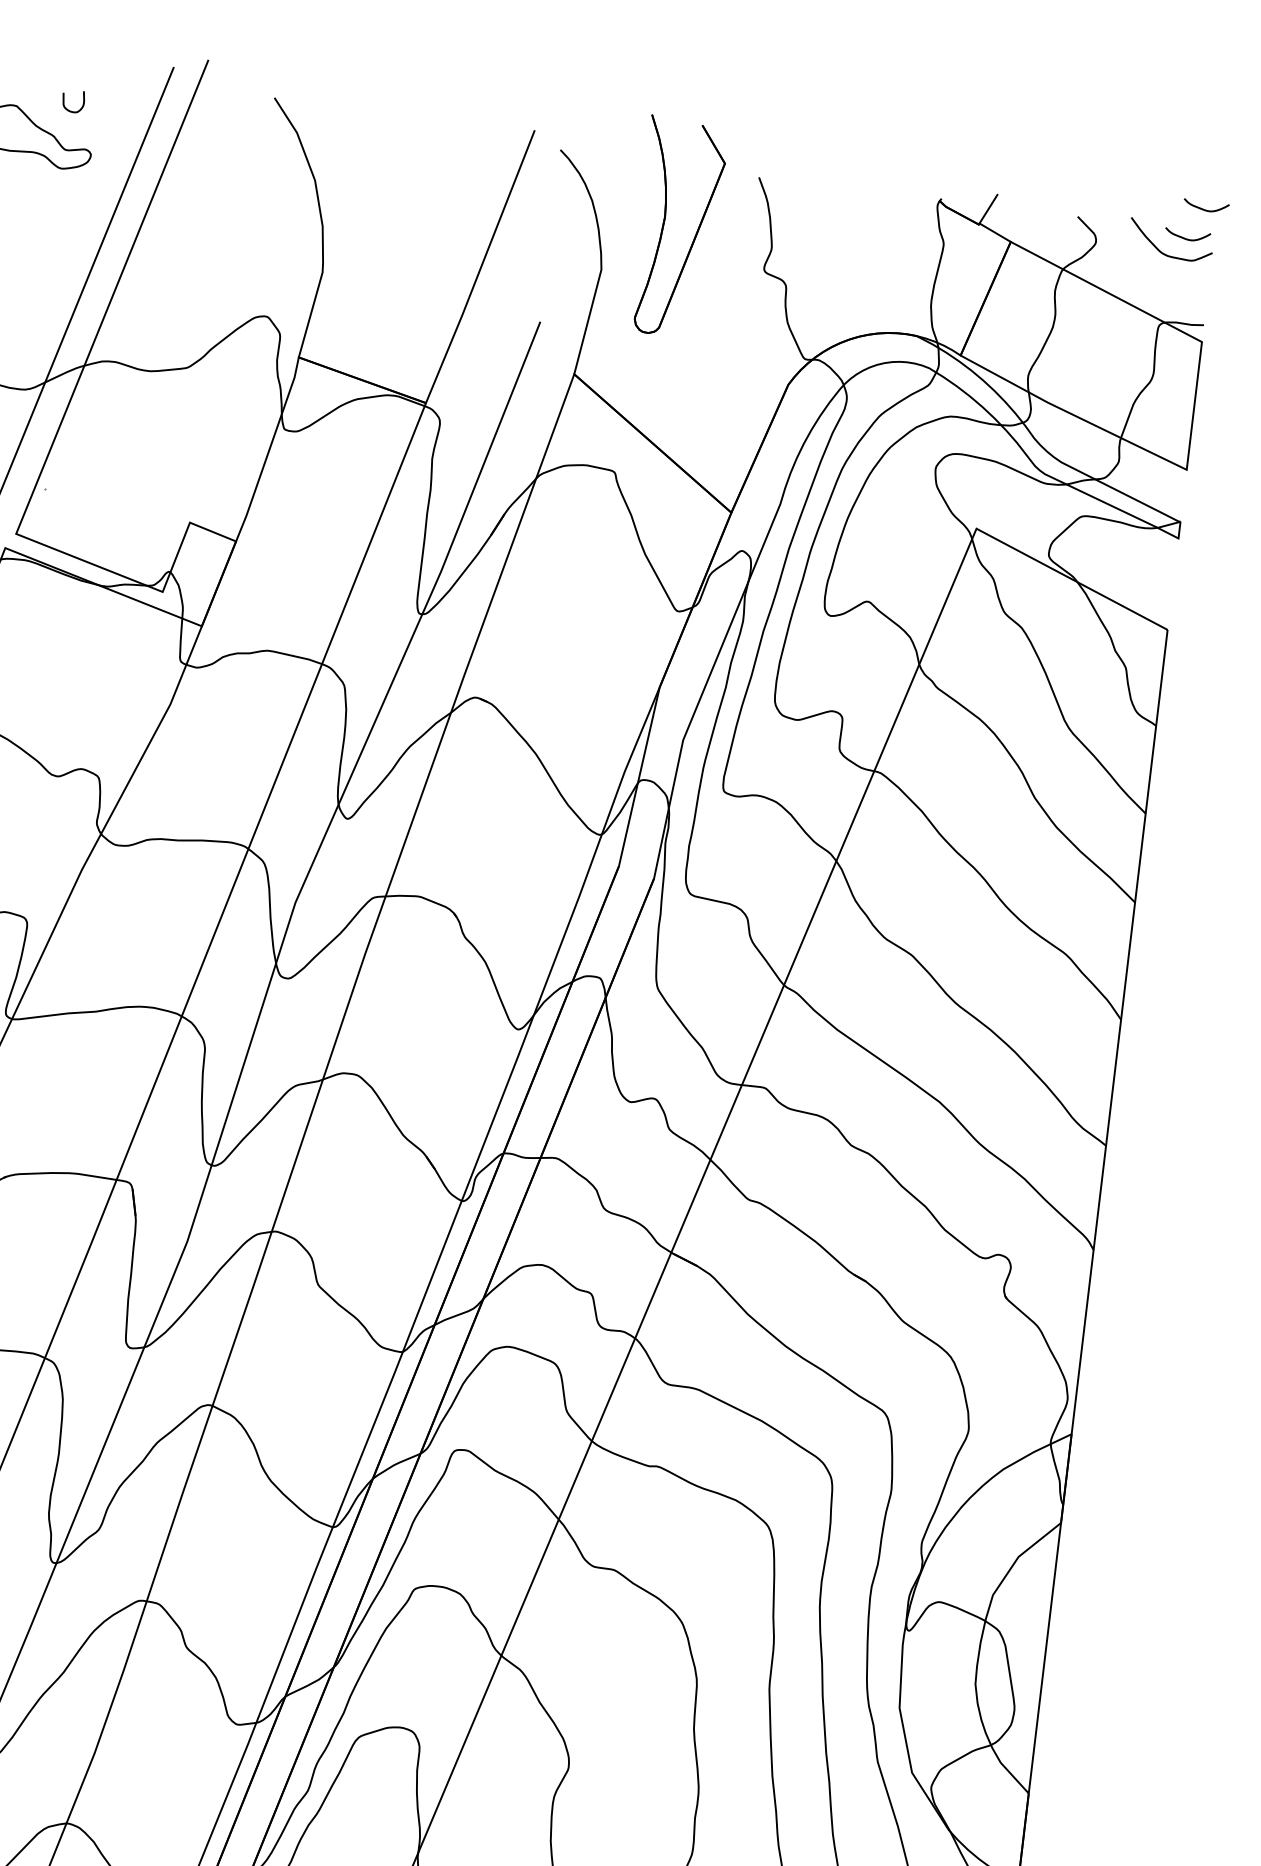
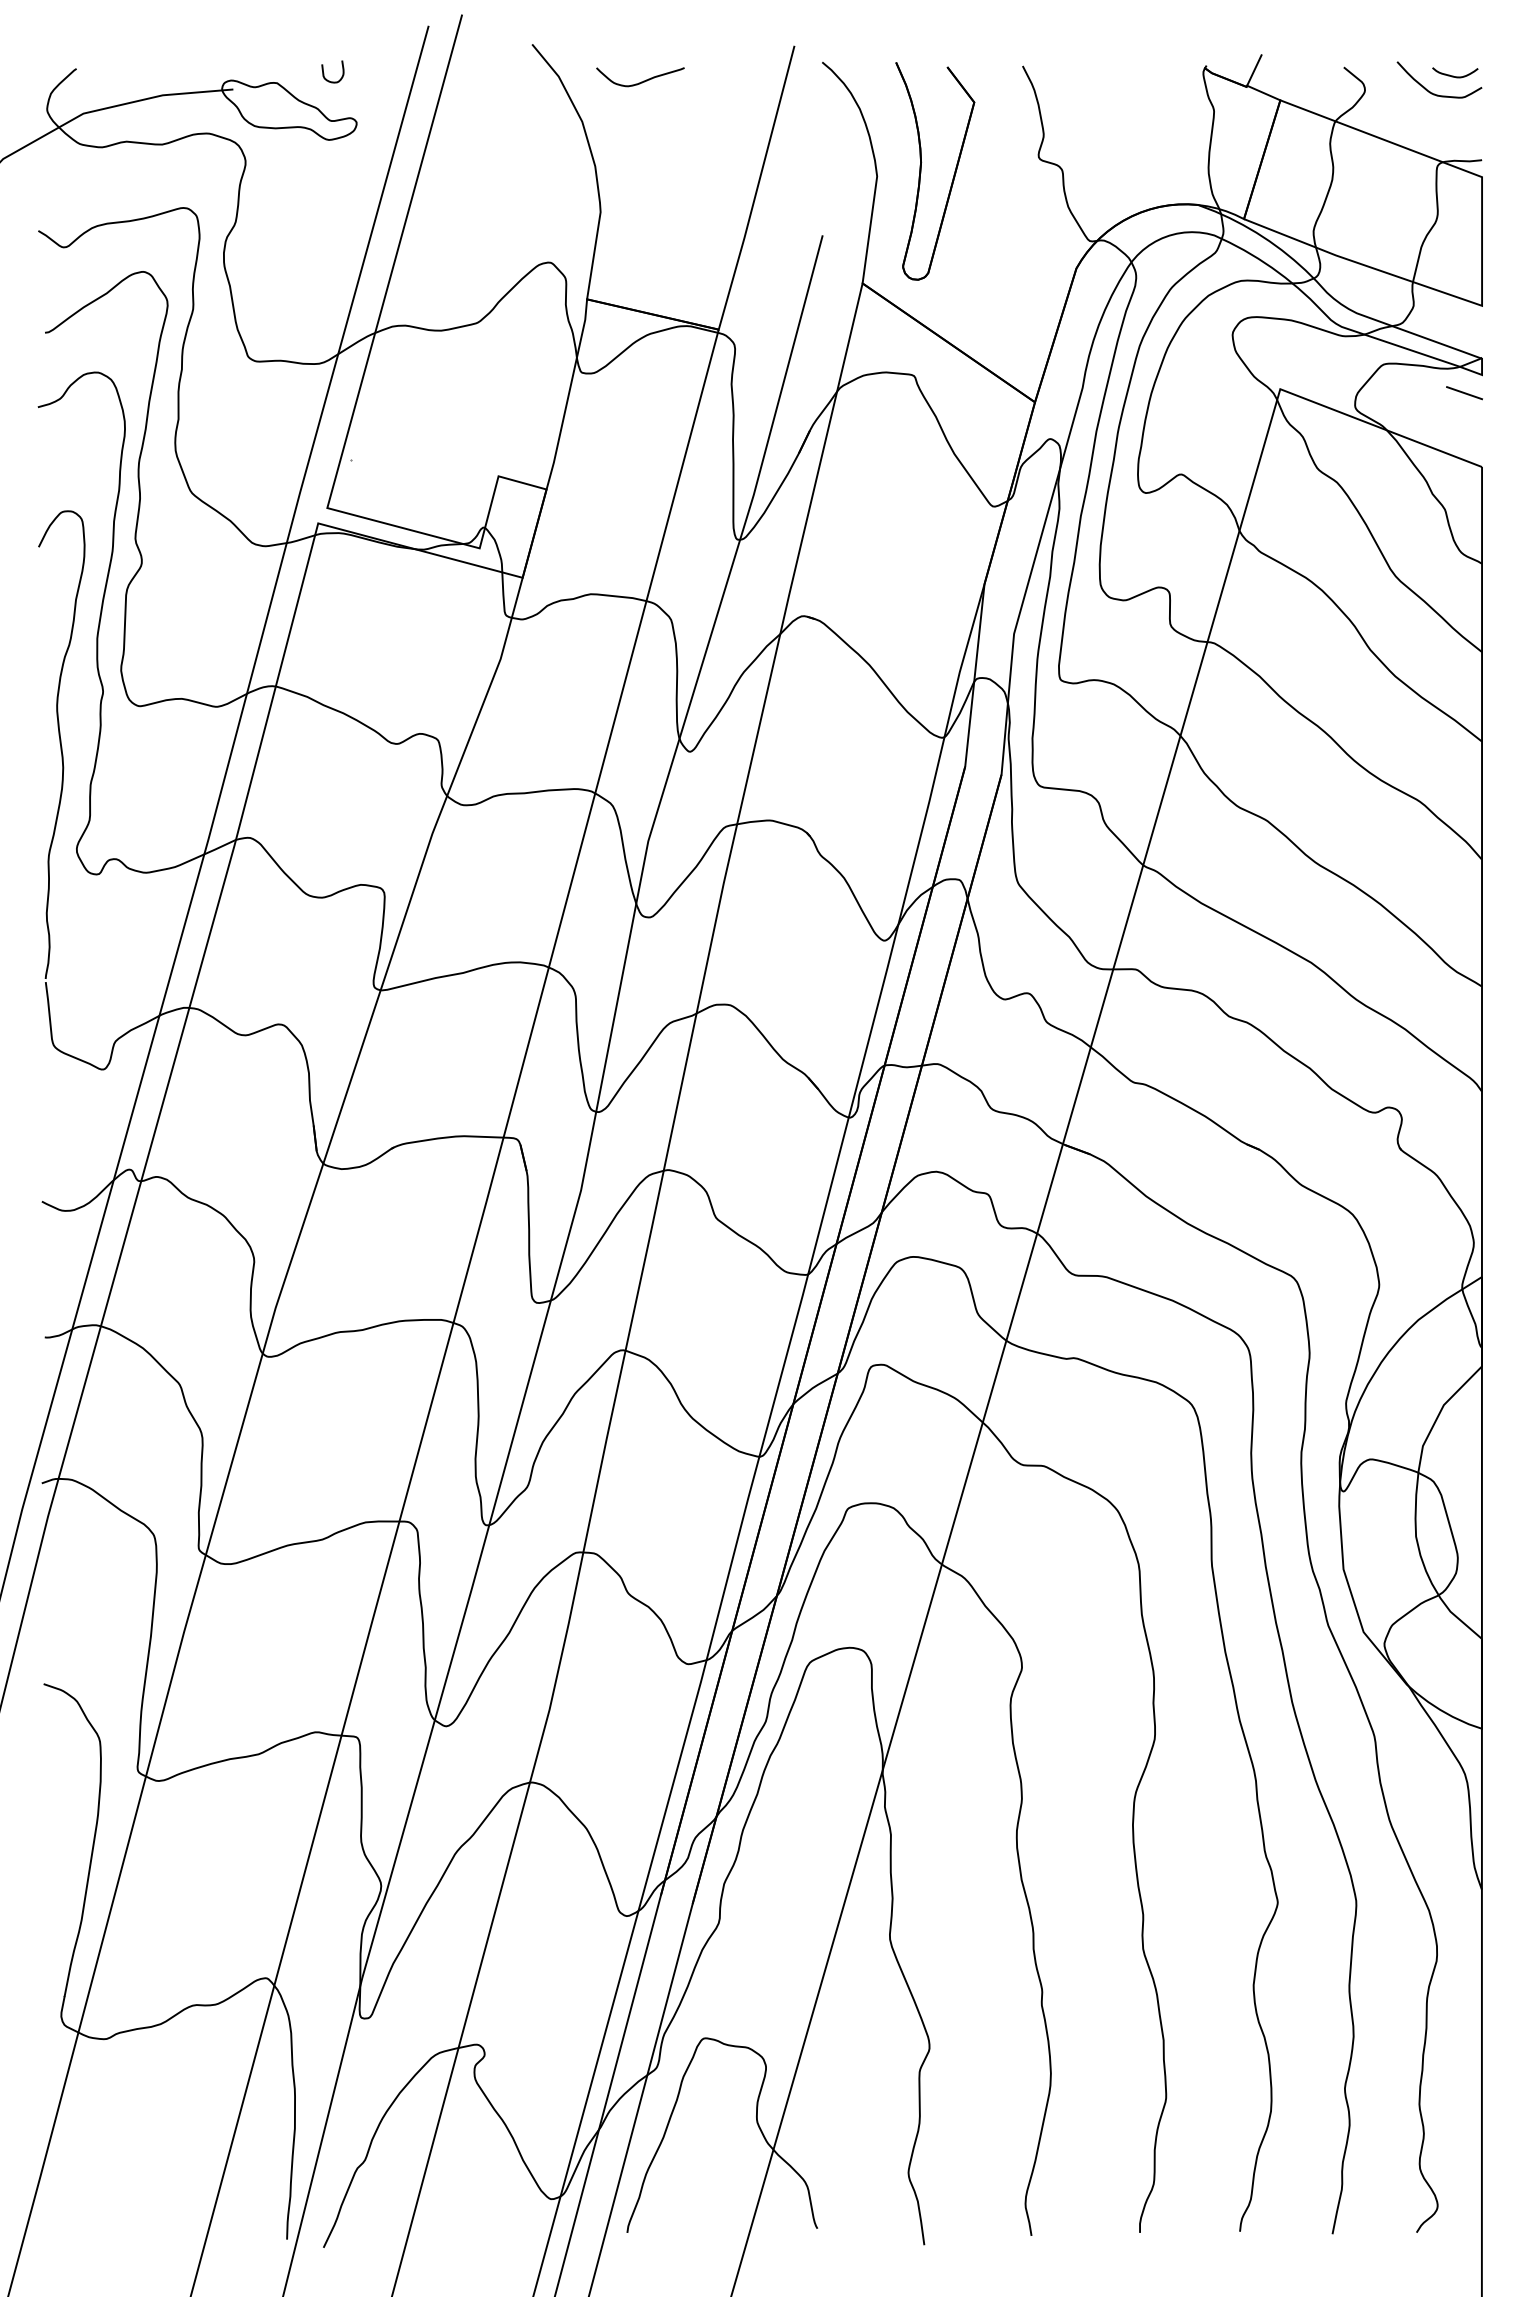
curve: (378, 147) -> (641, 81), added
curve: (1204, 208) -> (1468, 44), removed
part: (664, 225) -> (921, 171), moved
line: (1158, 554) -> (1464, 393), added

